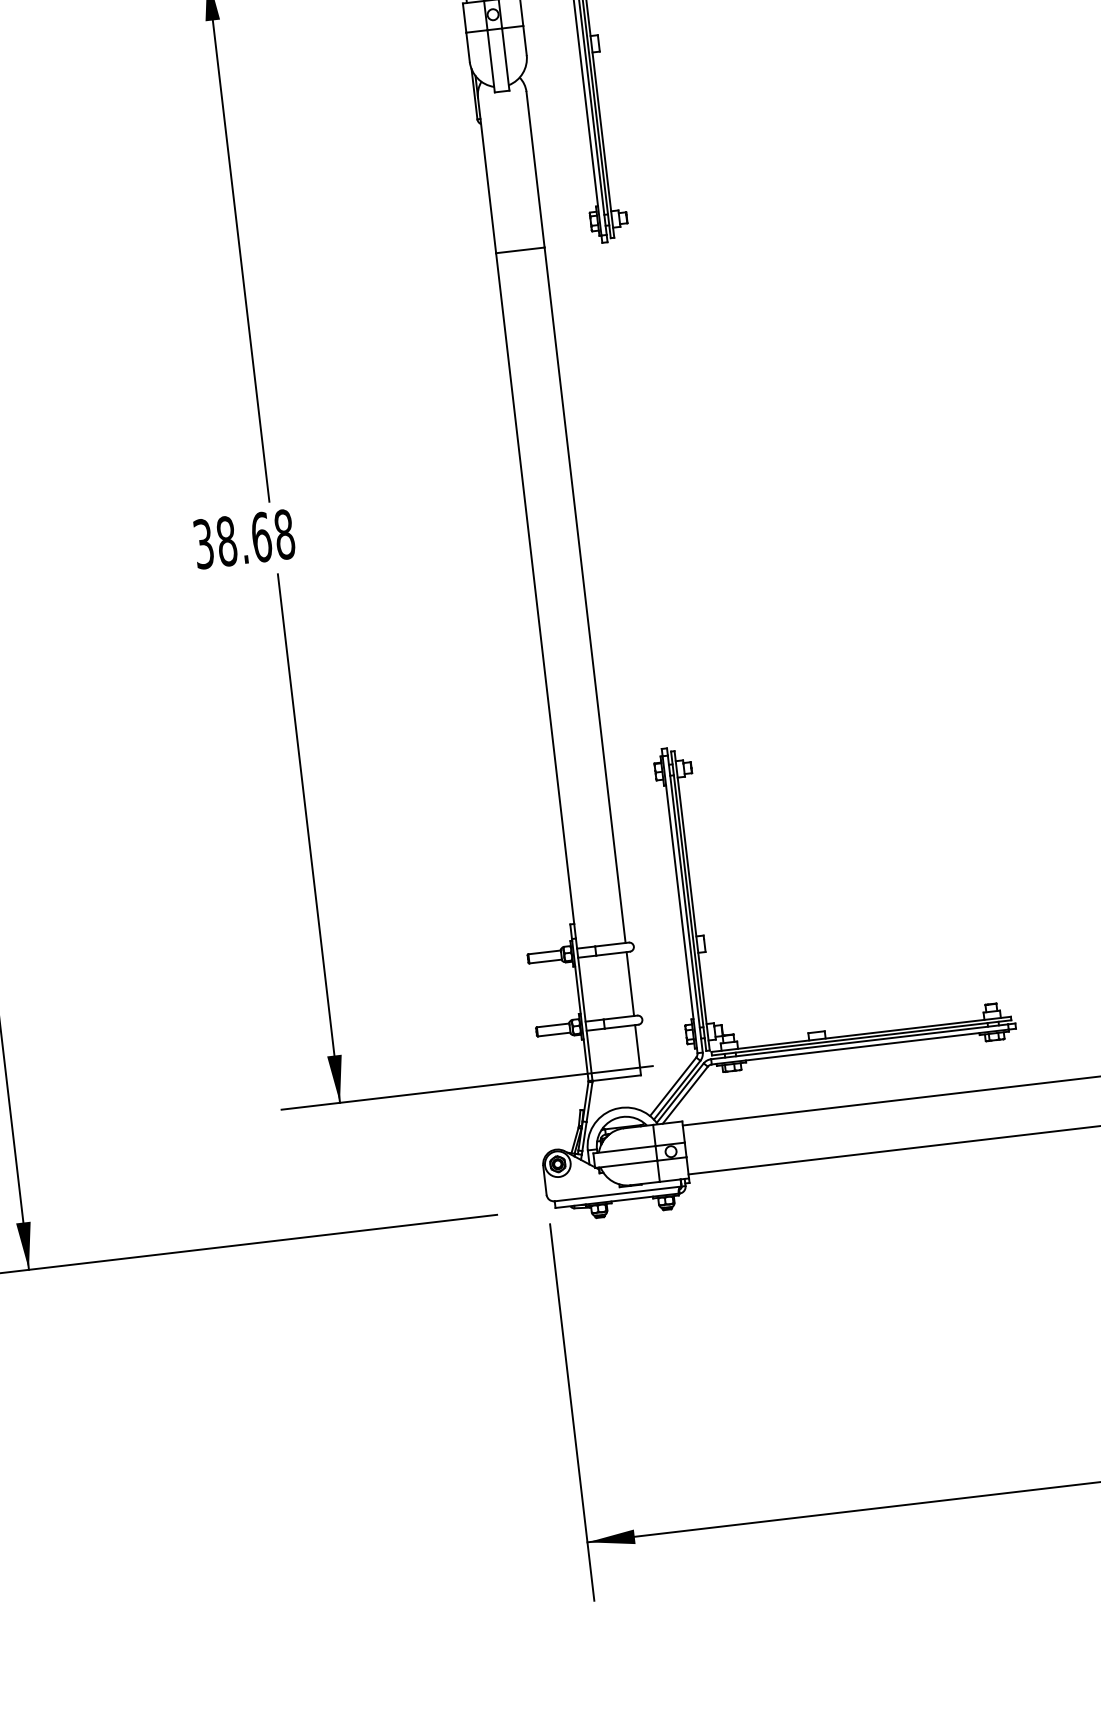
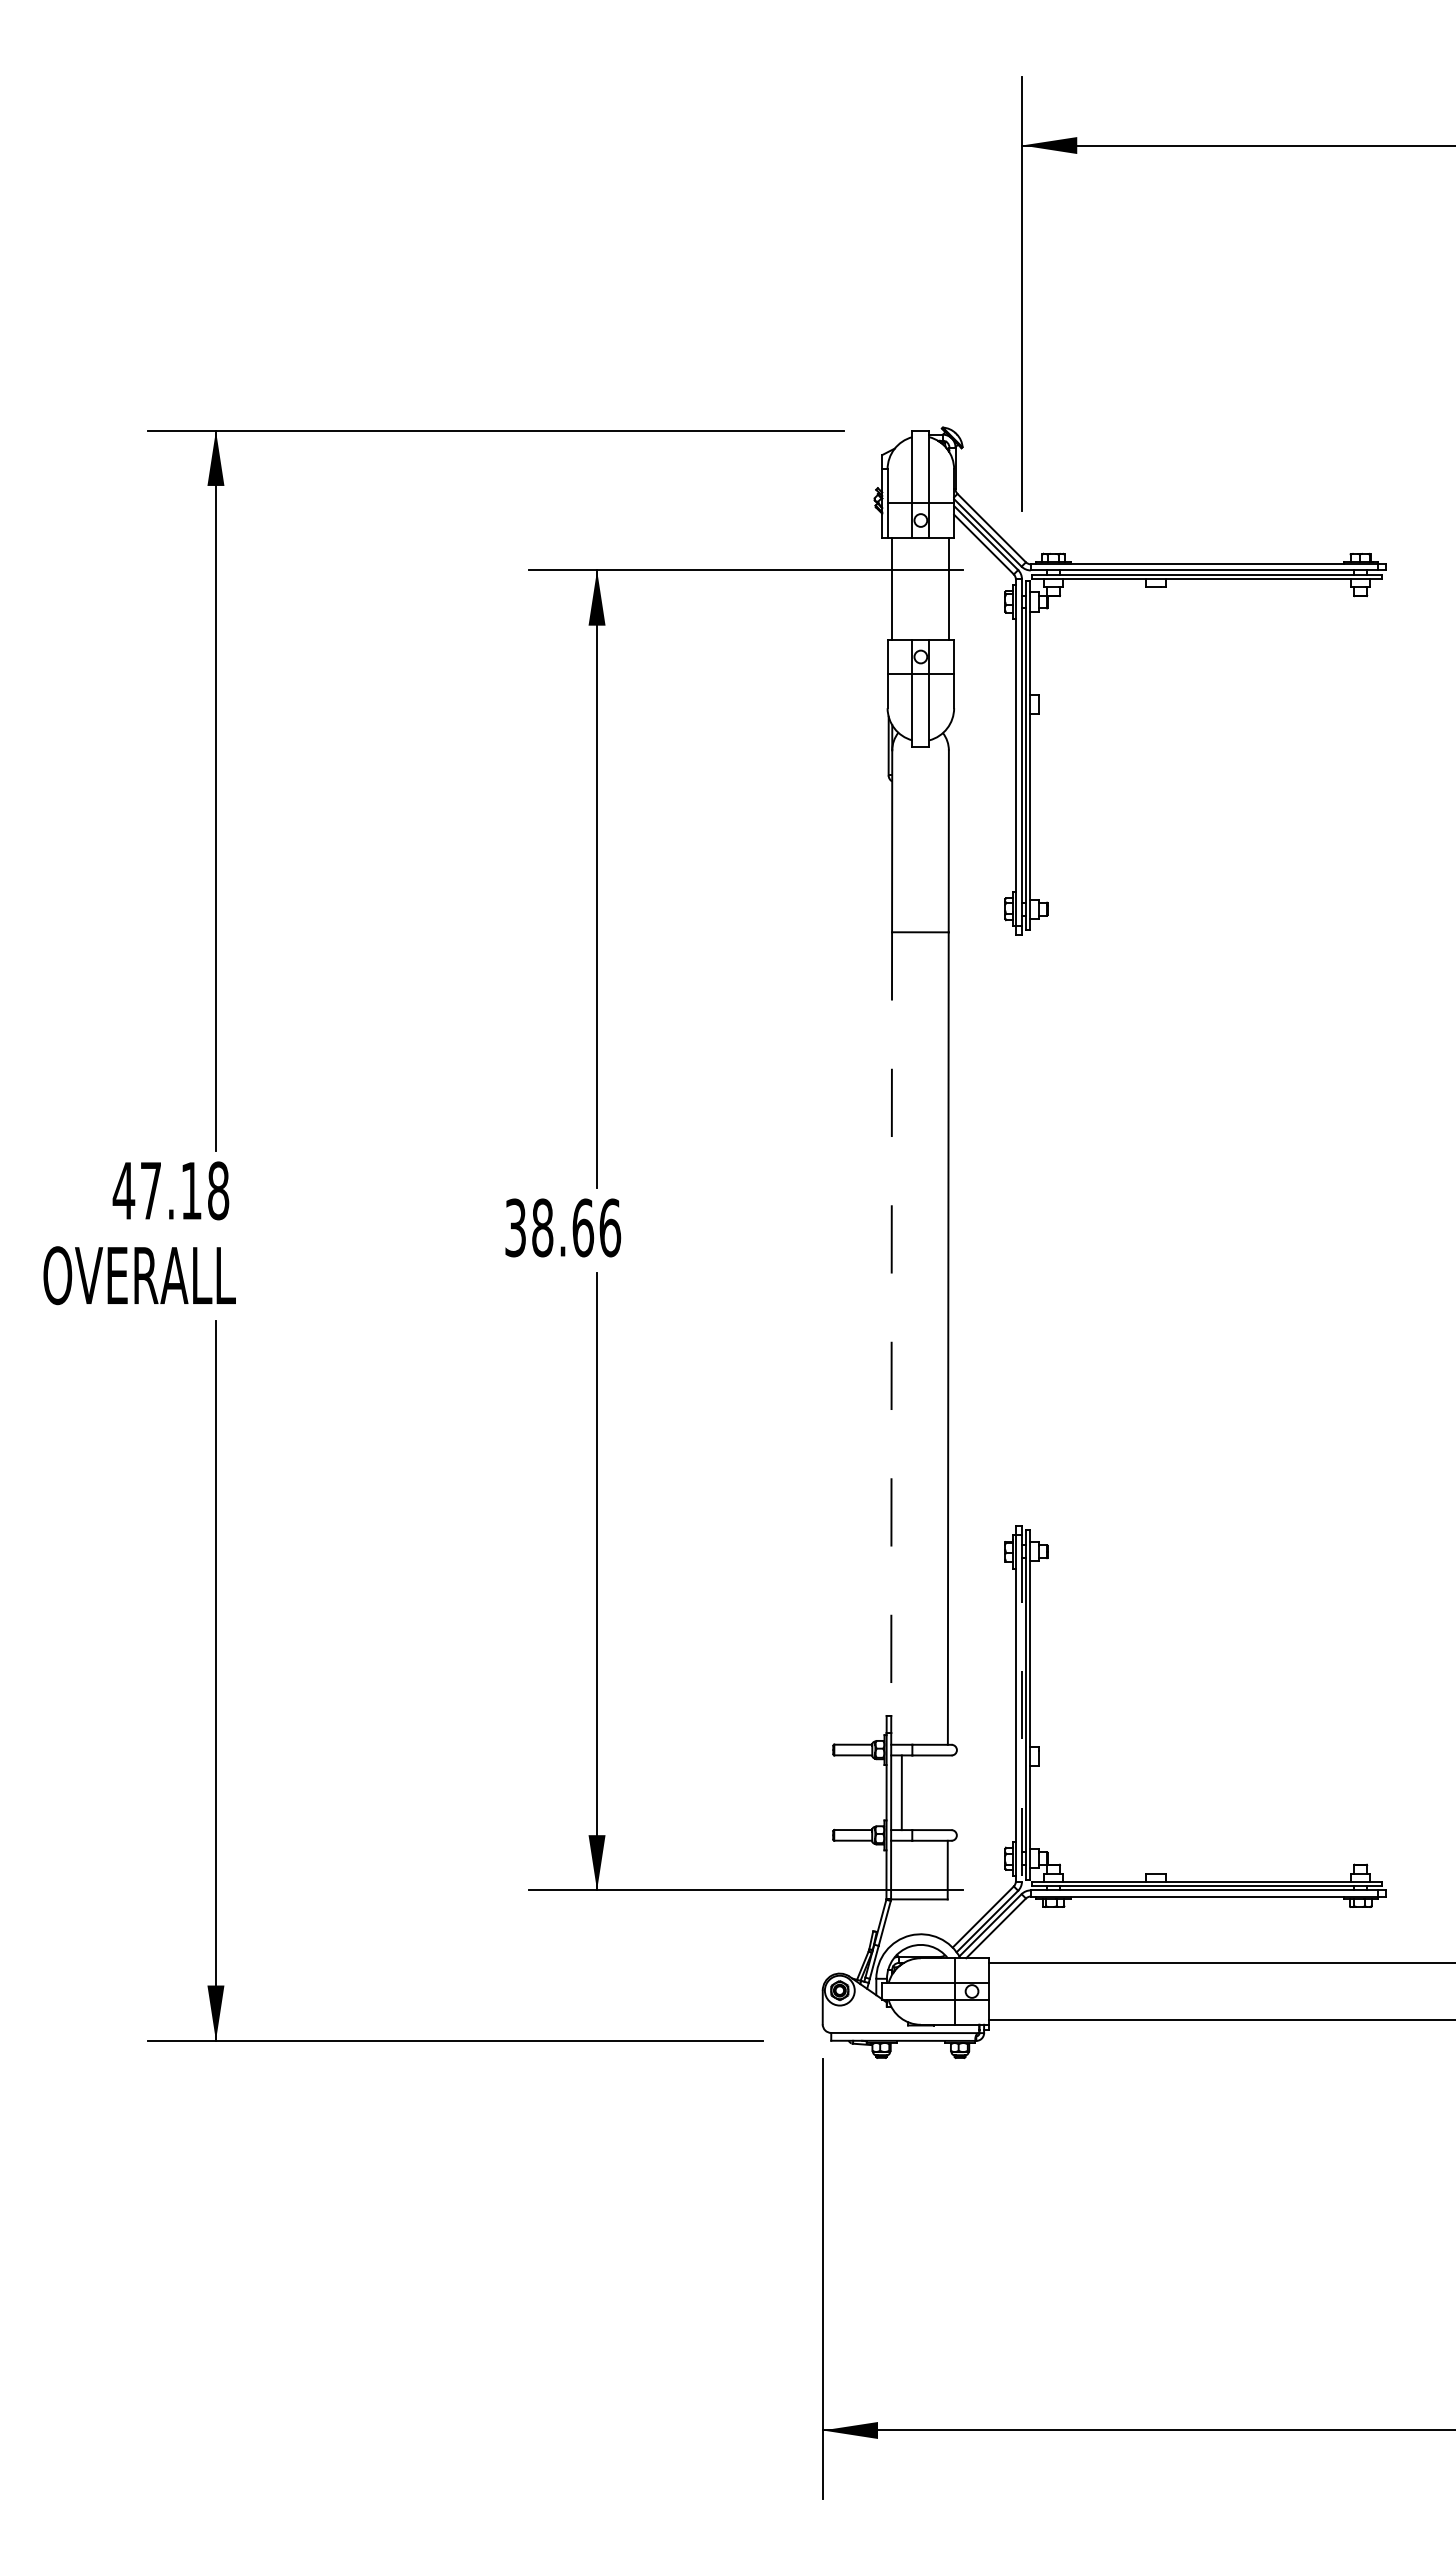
text: (284, 534) -> (610, 1227), 38.68 -> 38.66
line: (535, 588) -> (891, 1324), solid -> dashed
line: (684, 904) -> (1021, 1708), solid -> dashed
line: (630, 983) -> (901, 1792), moved

